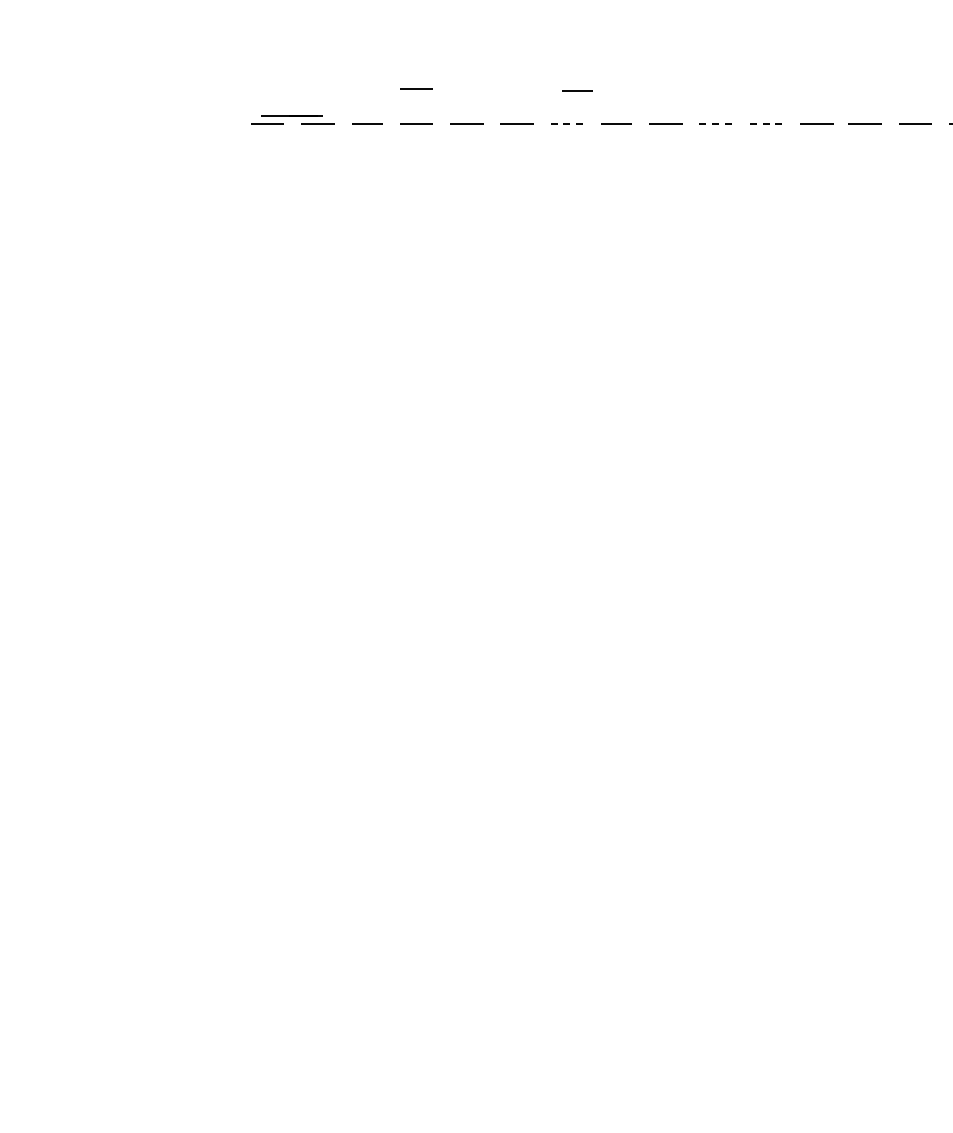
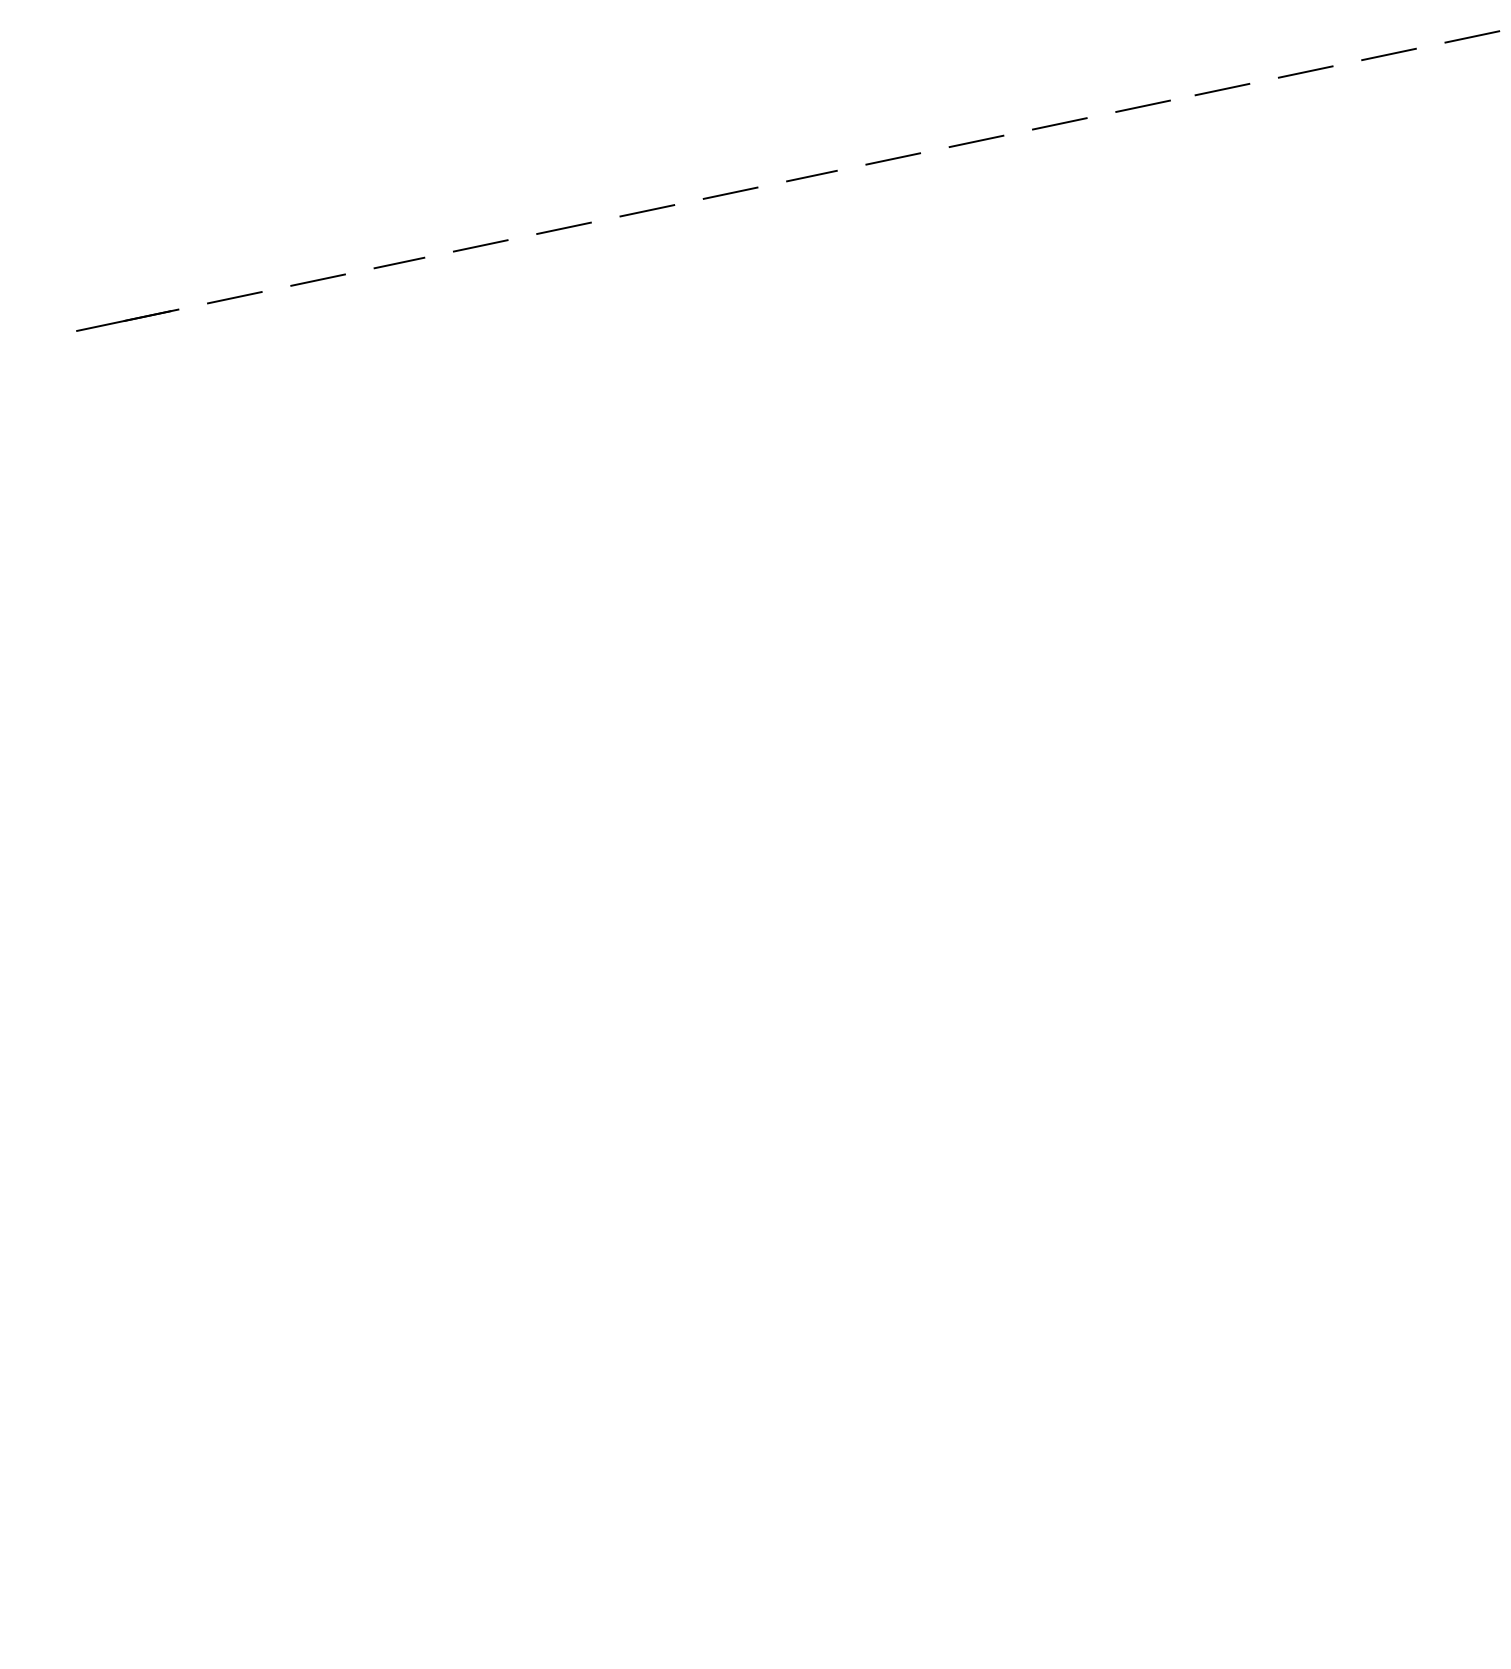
line: (416, 88) -> (468, 187), removed
line: (577, 90) -> (735, 134), removed
line: (291, 115) -> (127, 319), moved
line: (567, 124) -> (730, 193), dashed -> solid
line: (716, 124) -> (977, 142), dashed -> solid
line: (766, 124) -> (1059, 124), dashed -> solid

